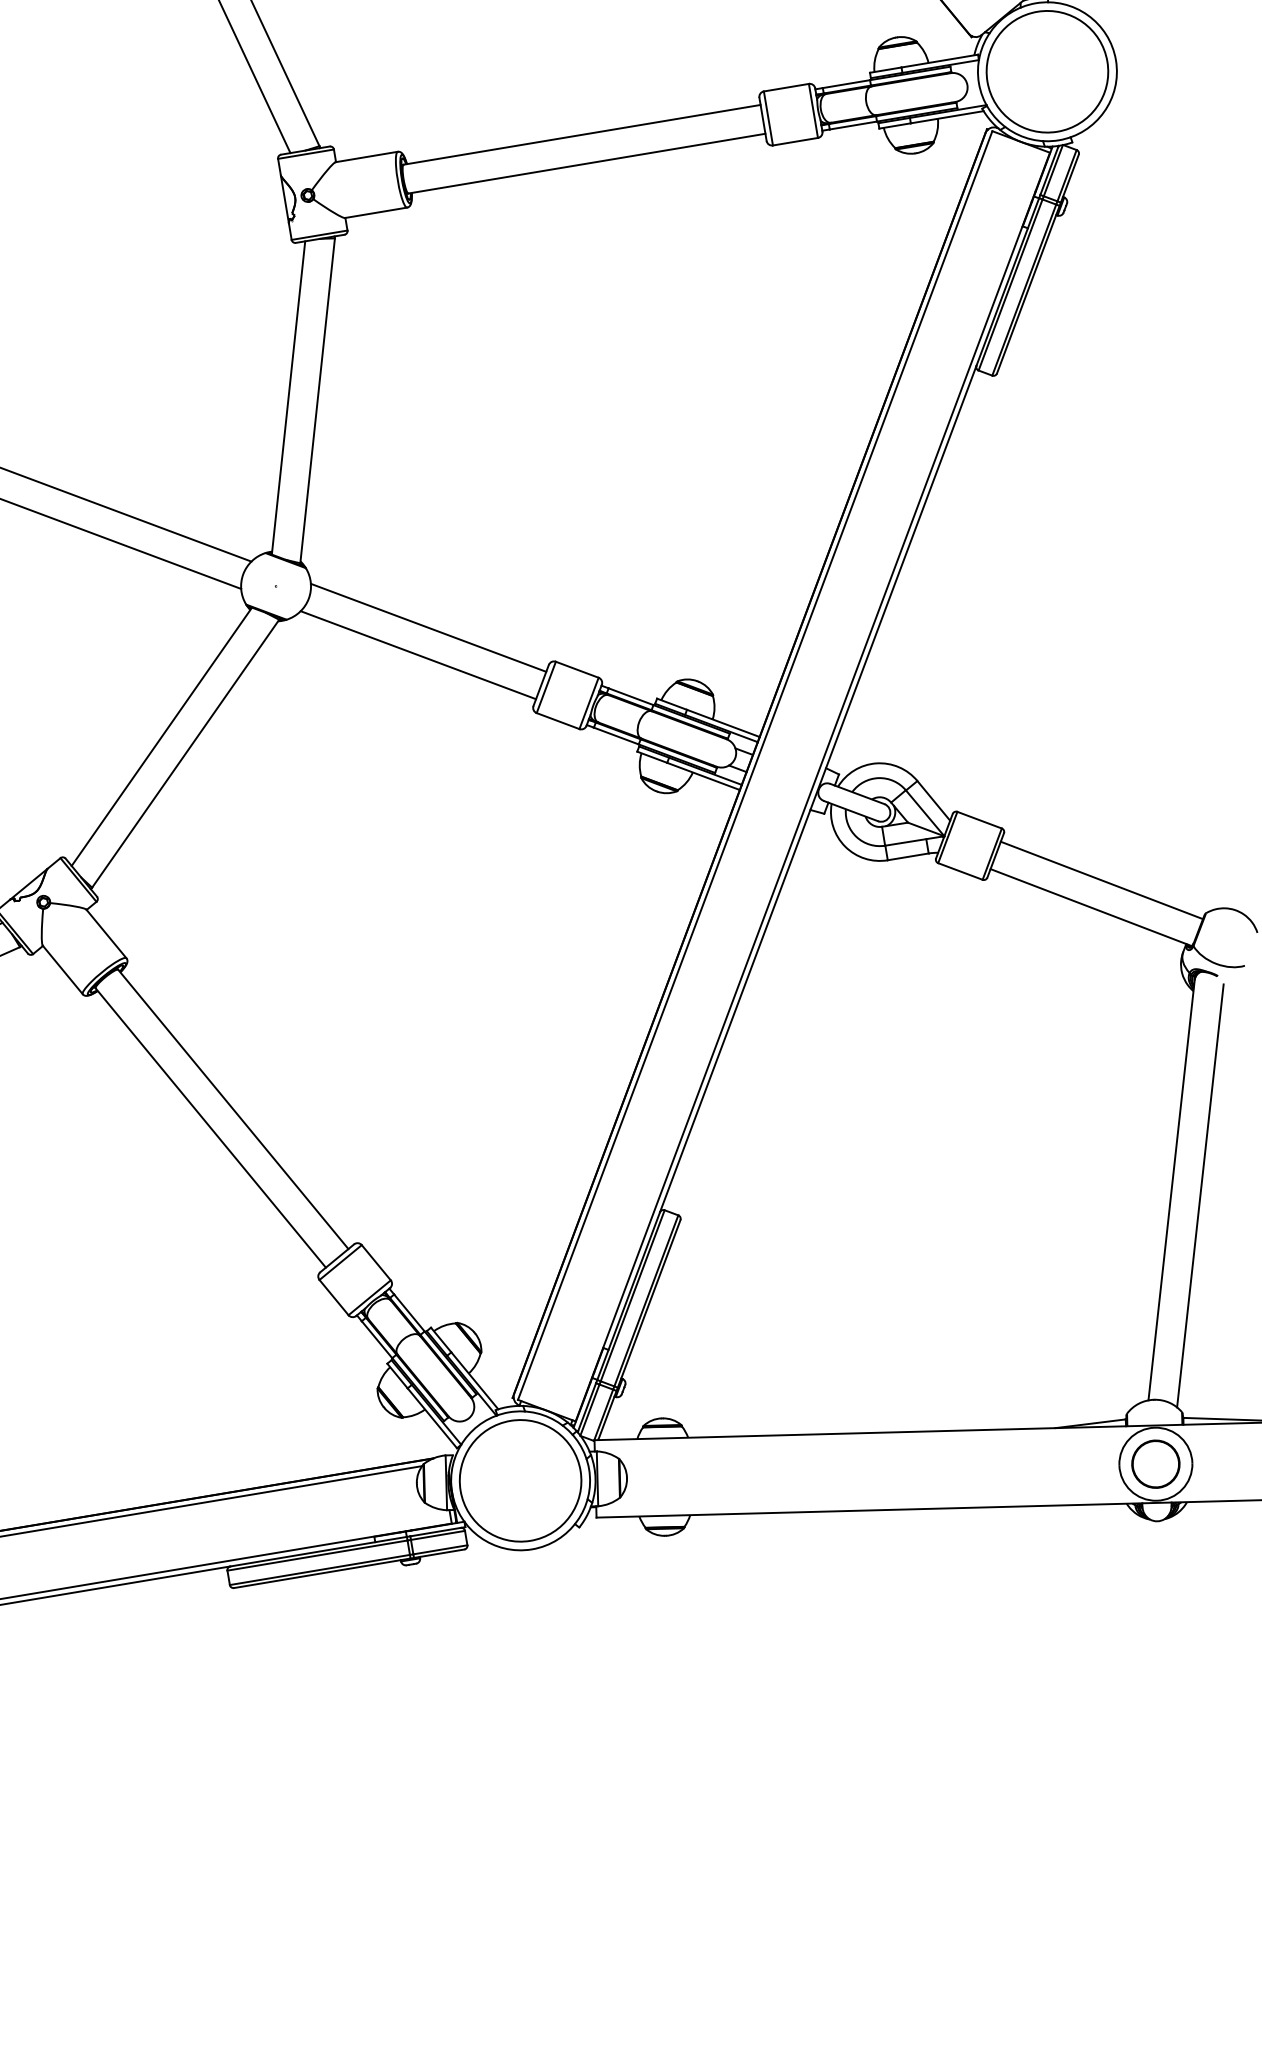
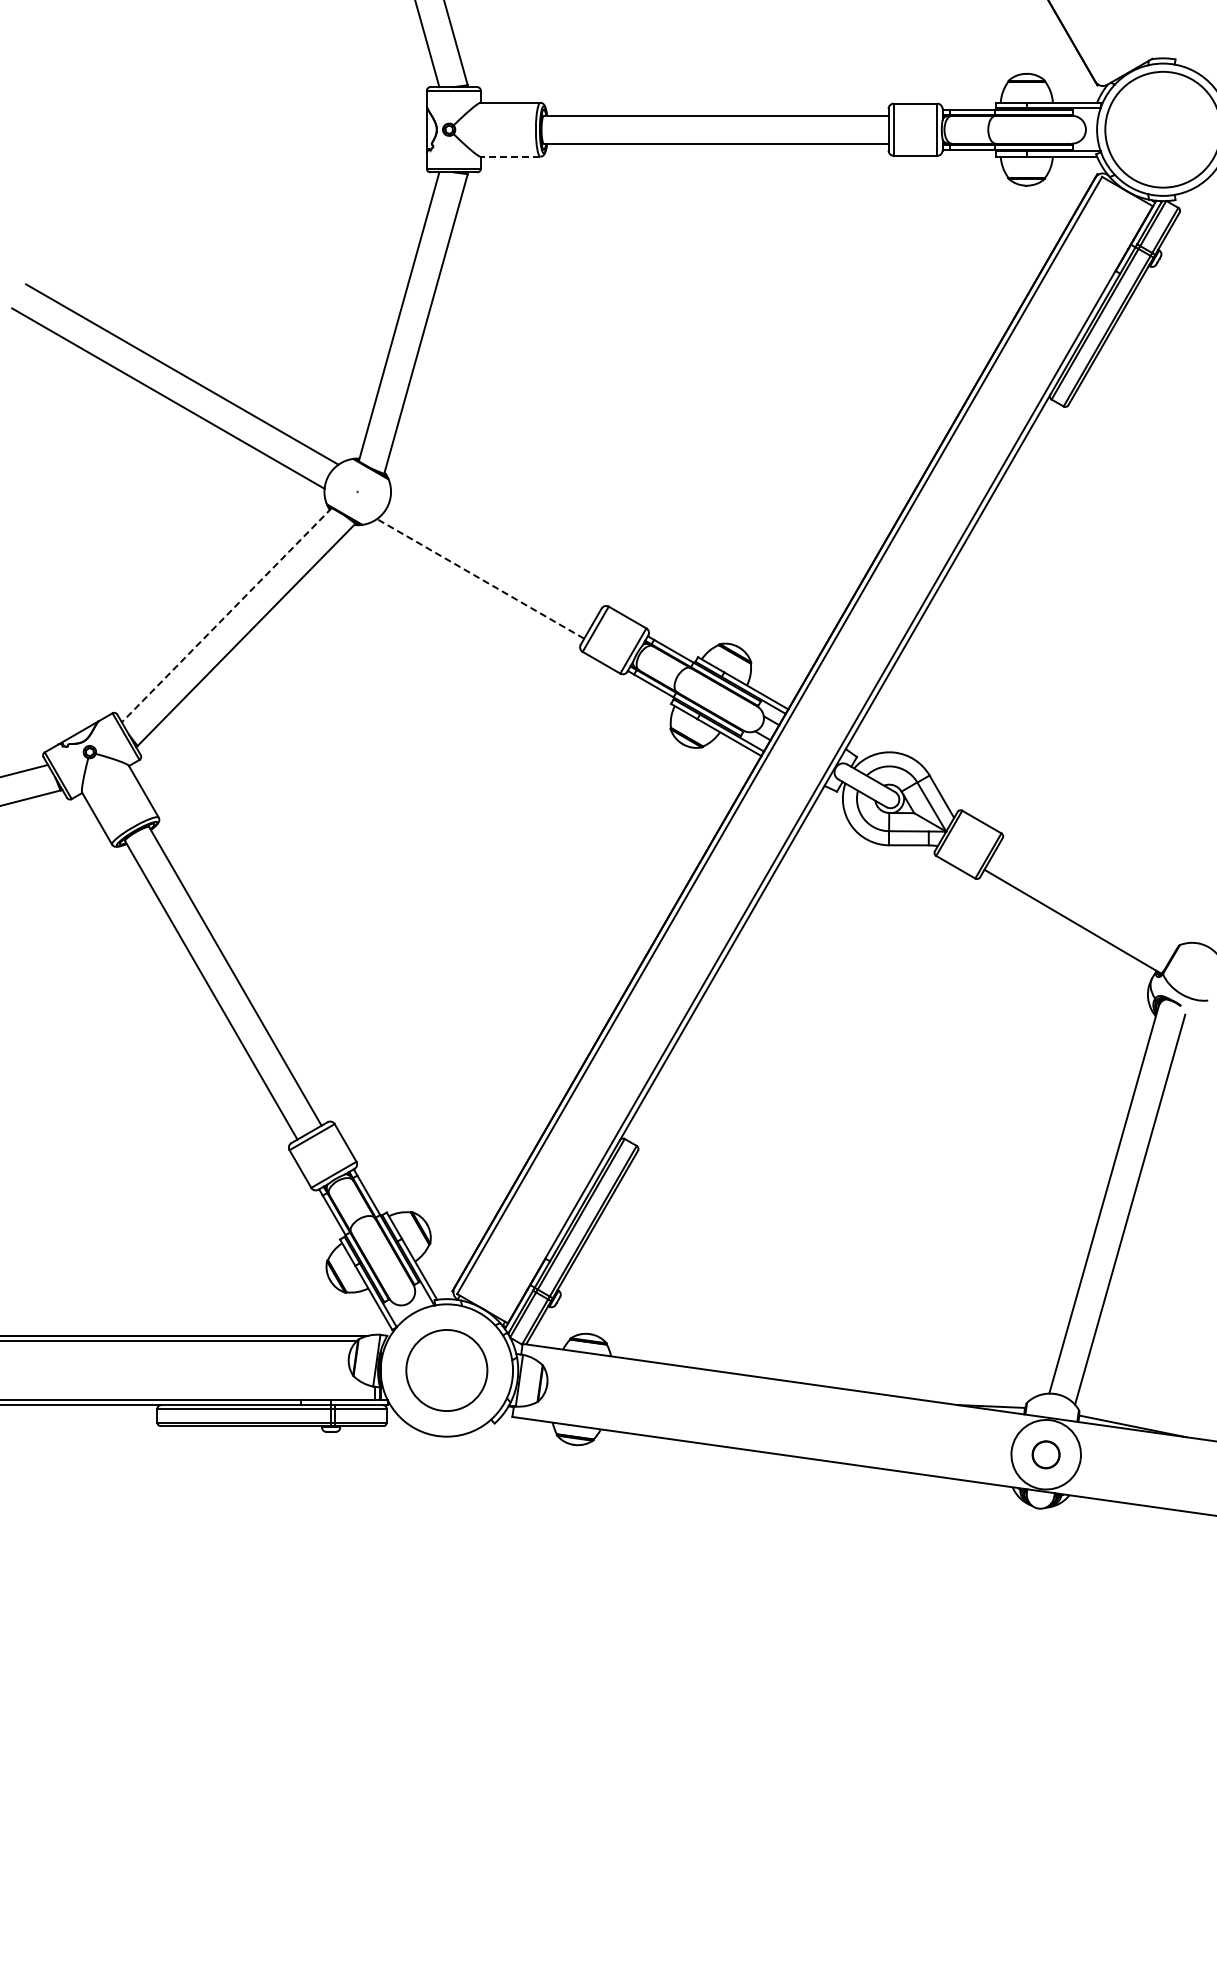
line: (375, 212) -> (509, 156), solid -> dashed
line: (428, 627) -> (494, 554), removed
line: (418, 654) -> (480, 578), solid -> dashed
line: (161, 737) -> (226, 615), solid -> dashed
line: (1102, 879) -> (1087, 897), removed
circle: (1155, 1464) -> (1045, 1454), size x0.6
circle: (520, 1480) -> (446, 1370), size x0.7

